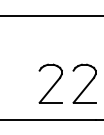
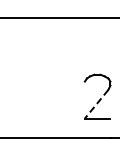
part: (50, 83) -> (58, 96), removed
line: (83, 90) -> (96, 104), solid -> dashed

